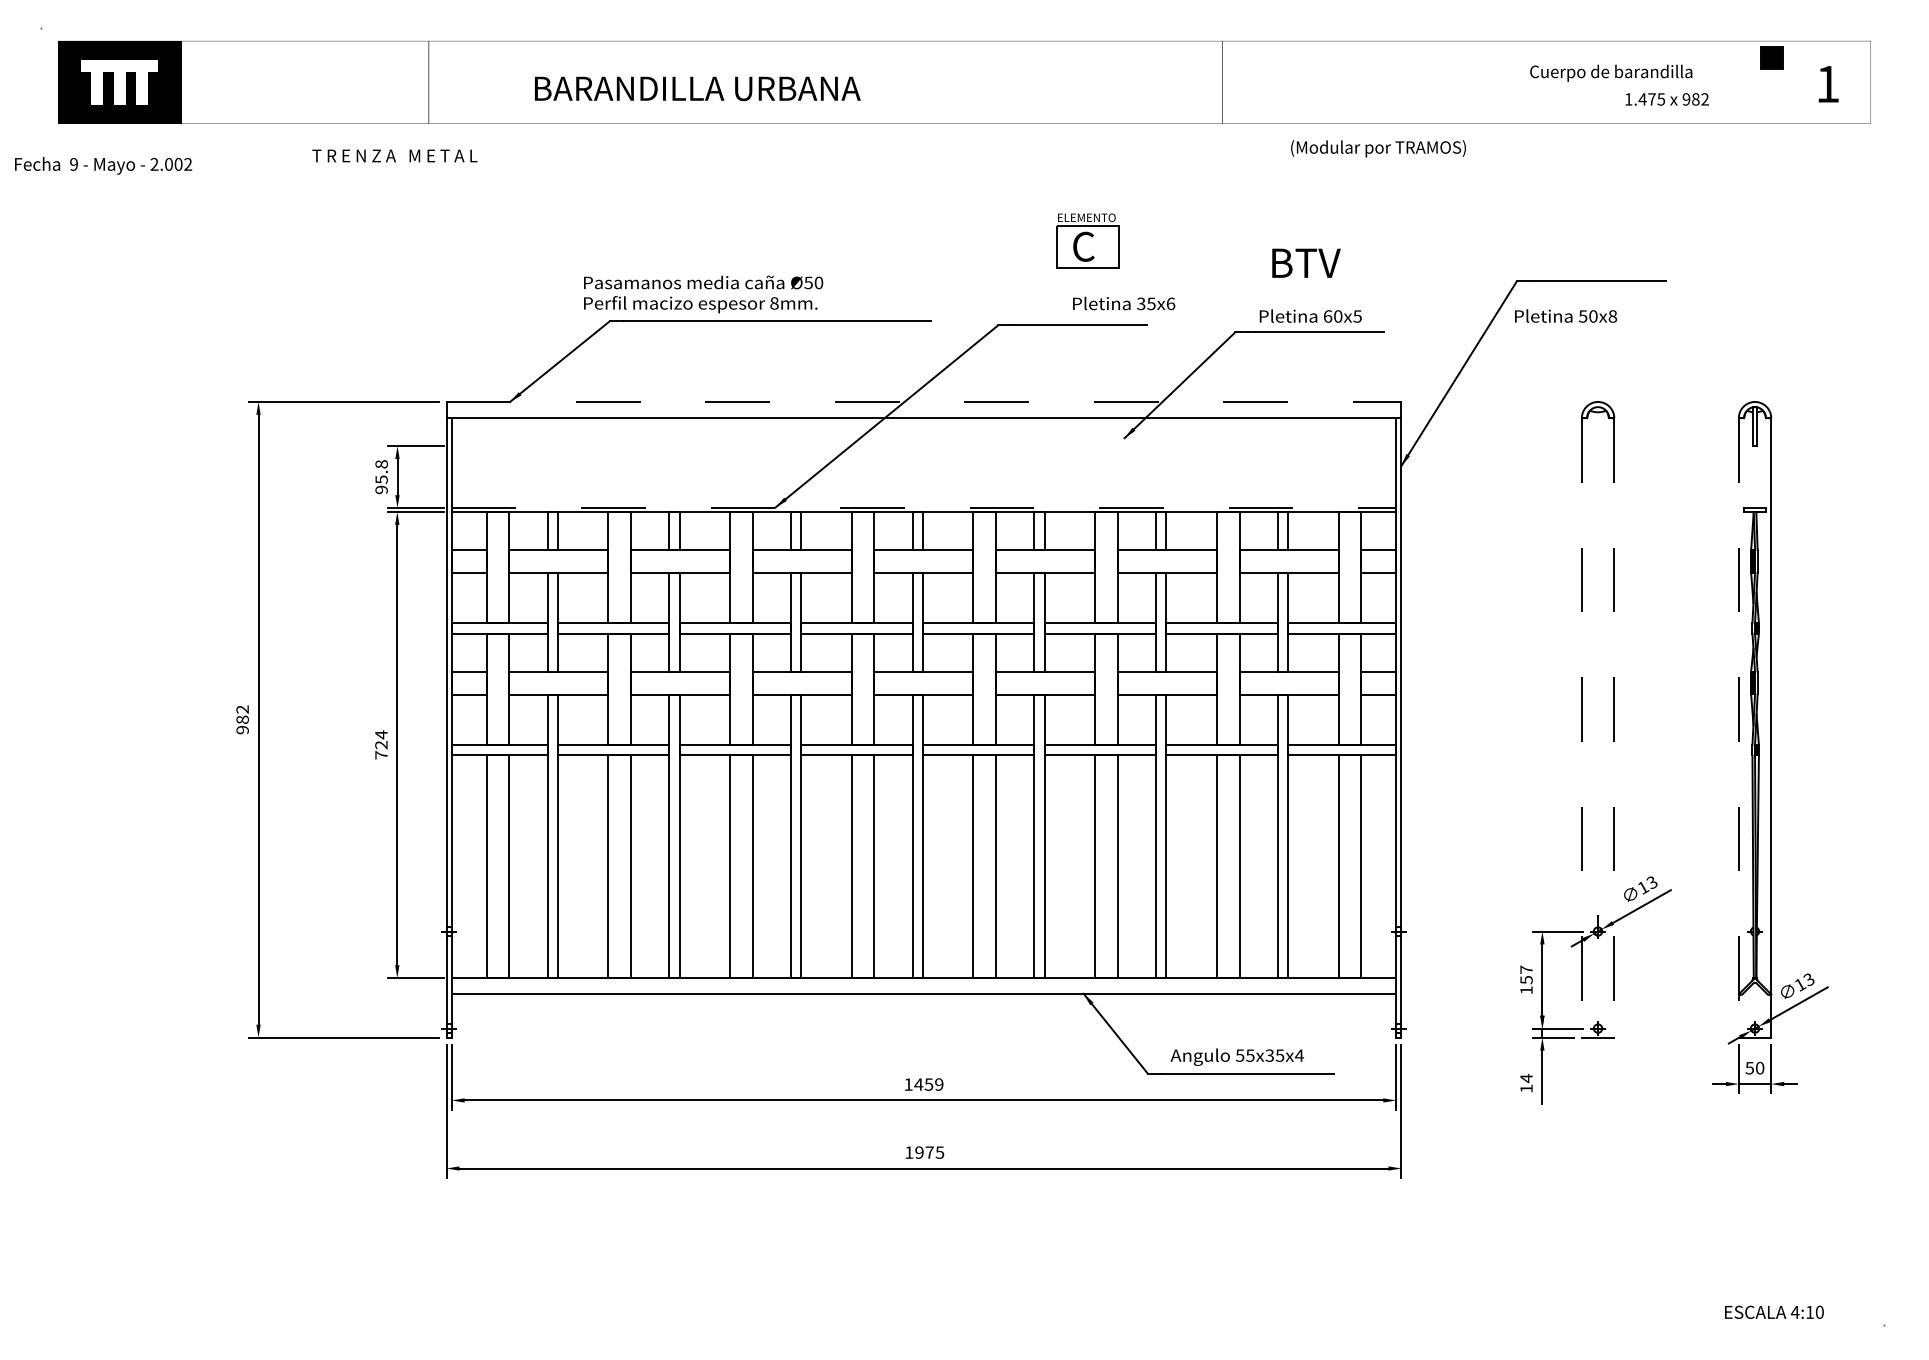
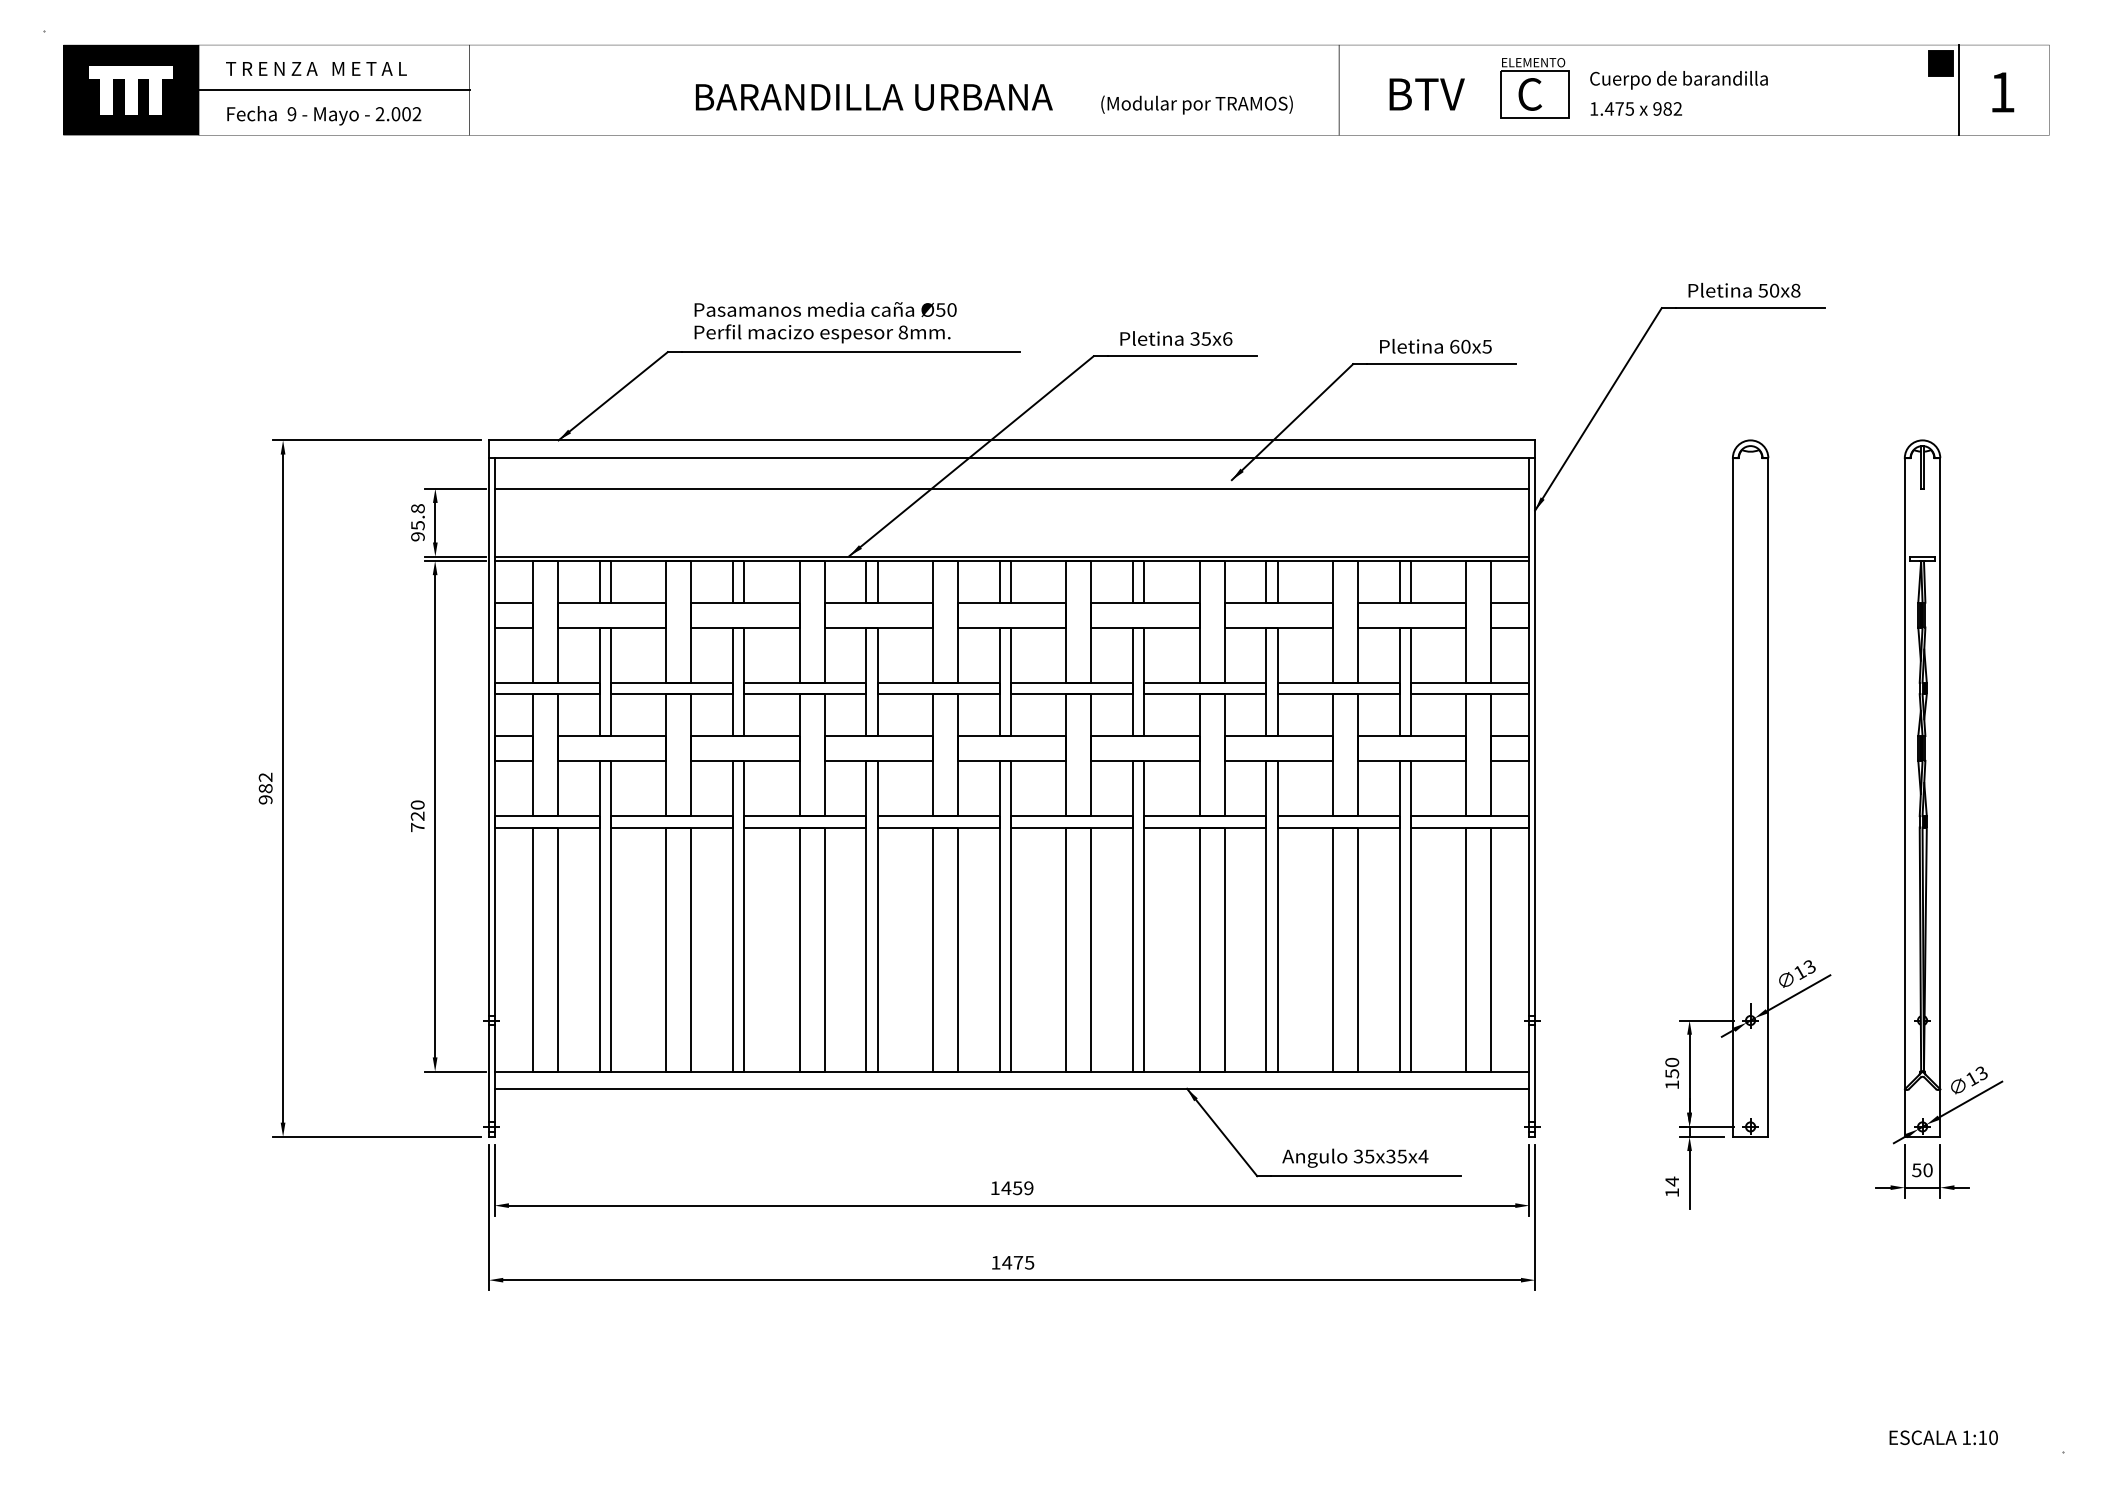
text: (1610, 73) -> (1678, 80), moved
line: (304, 82) -> (333, 90), added
line: (1787, 82) -> (1958, 90), added
text: (697, 88) -> (873, 97), moved
text: (1666, 99) -> (1635, 108), moved
text: (1377, 148) -> (1196, 104), moved
text: (394, 155) -> (316, 68), moved
text: (103, 165) -> (324, 115), moved
part: (1087, 241) -> (1534, 88), moved
text: (1305, 263) -> (1426, 94), moved
text: (703, 294) -> (825, 322), moved
text: (1124, 303) -> (1176, 338), moved
text: (1566, 315) -> (1744, 289), moved
line: (924, 402) -> (1012, 440), dashed -> solid
line: (923, 445) -> (1011, 488), added
line: (924, 507) -> (1012, 556), dashed -> solid
line: (1581, 728) -> (1732, 798), dashed -> solid
line: (1614, 728) -> (1768, 798), dashed -> solid
line: (1738, 728) -> (1904, 798), dashed -> solid
text: (381, 735) -> (417, 805), 724 -> 720
text: (1526, 969) -> (1672, 1062), 157 -> 150
text: (1240, 1054) -> (1358, 1155), 55x35x4 -> 35x35x4
text: (919, 1152) -> (1007, 1262), 1975 -> 1475
text: (1795, 1312) -> (1966, 1437), 4:10 -> 1:10

